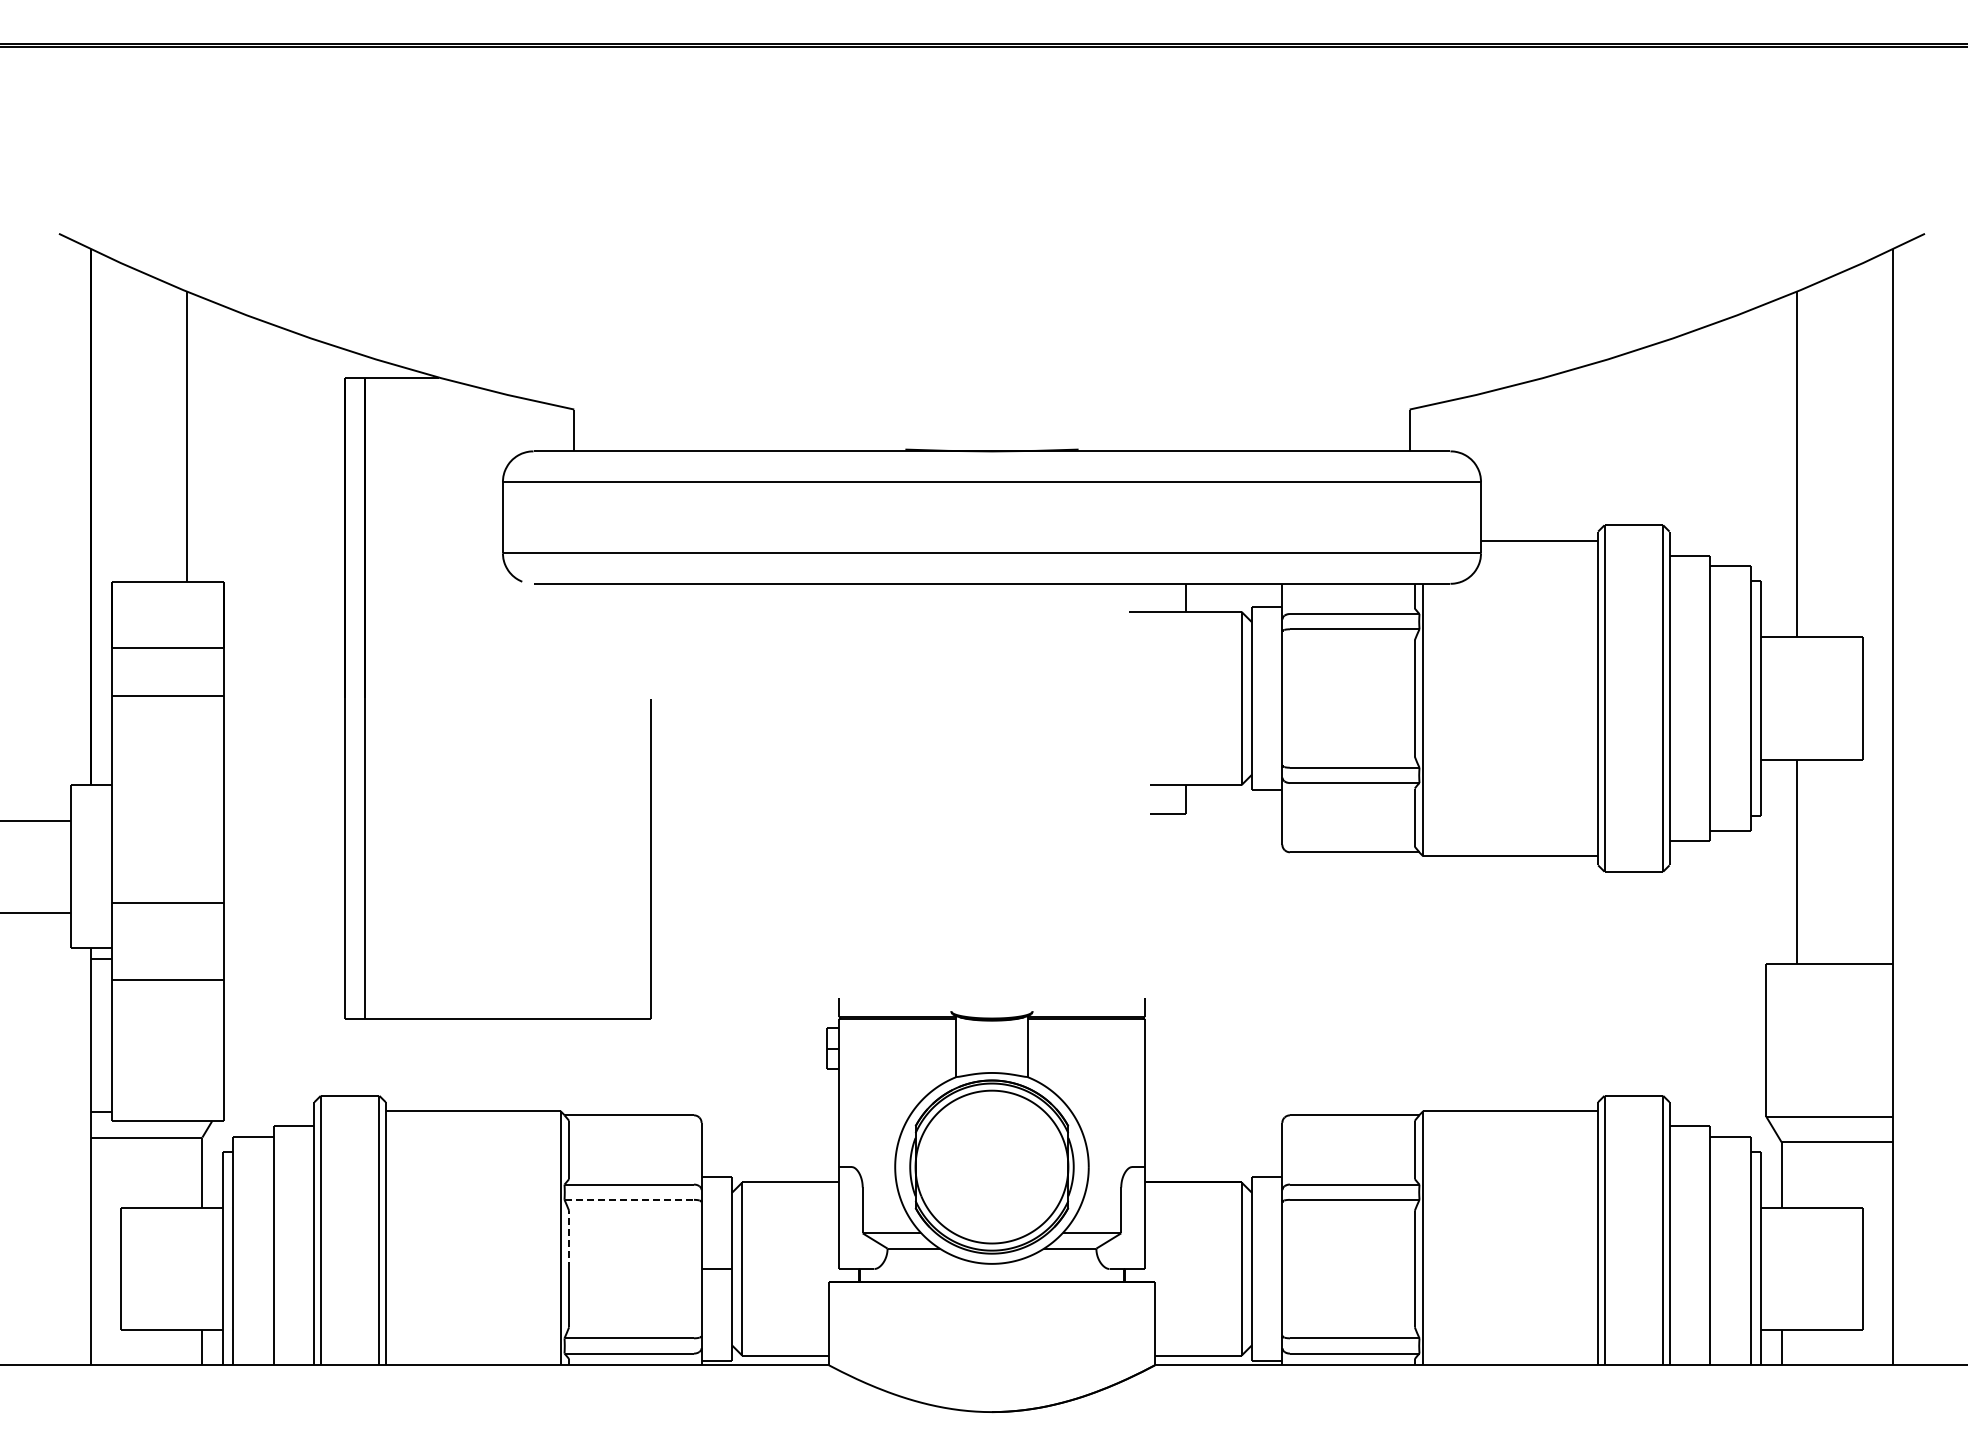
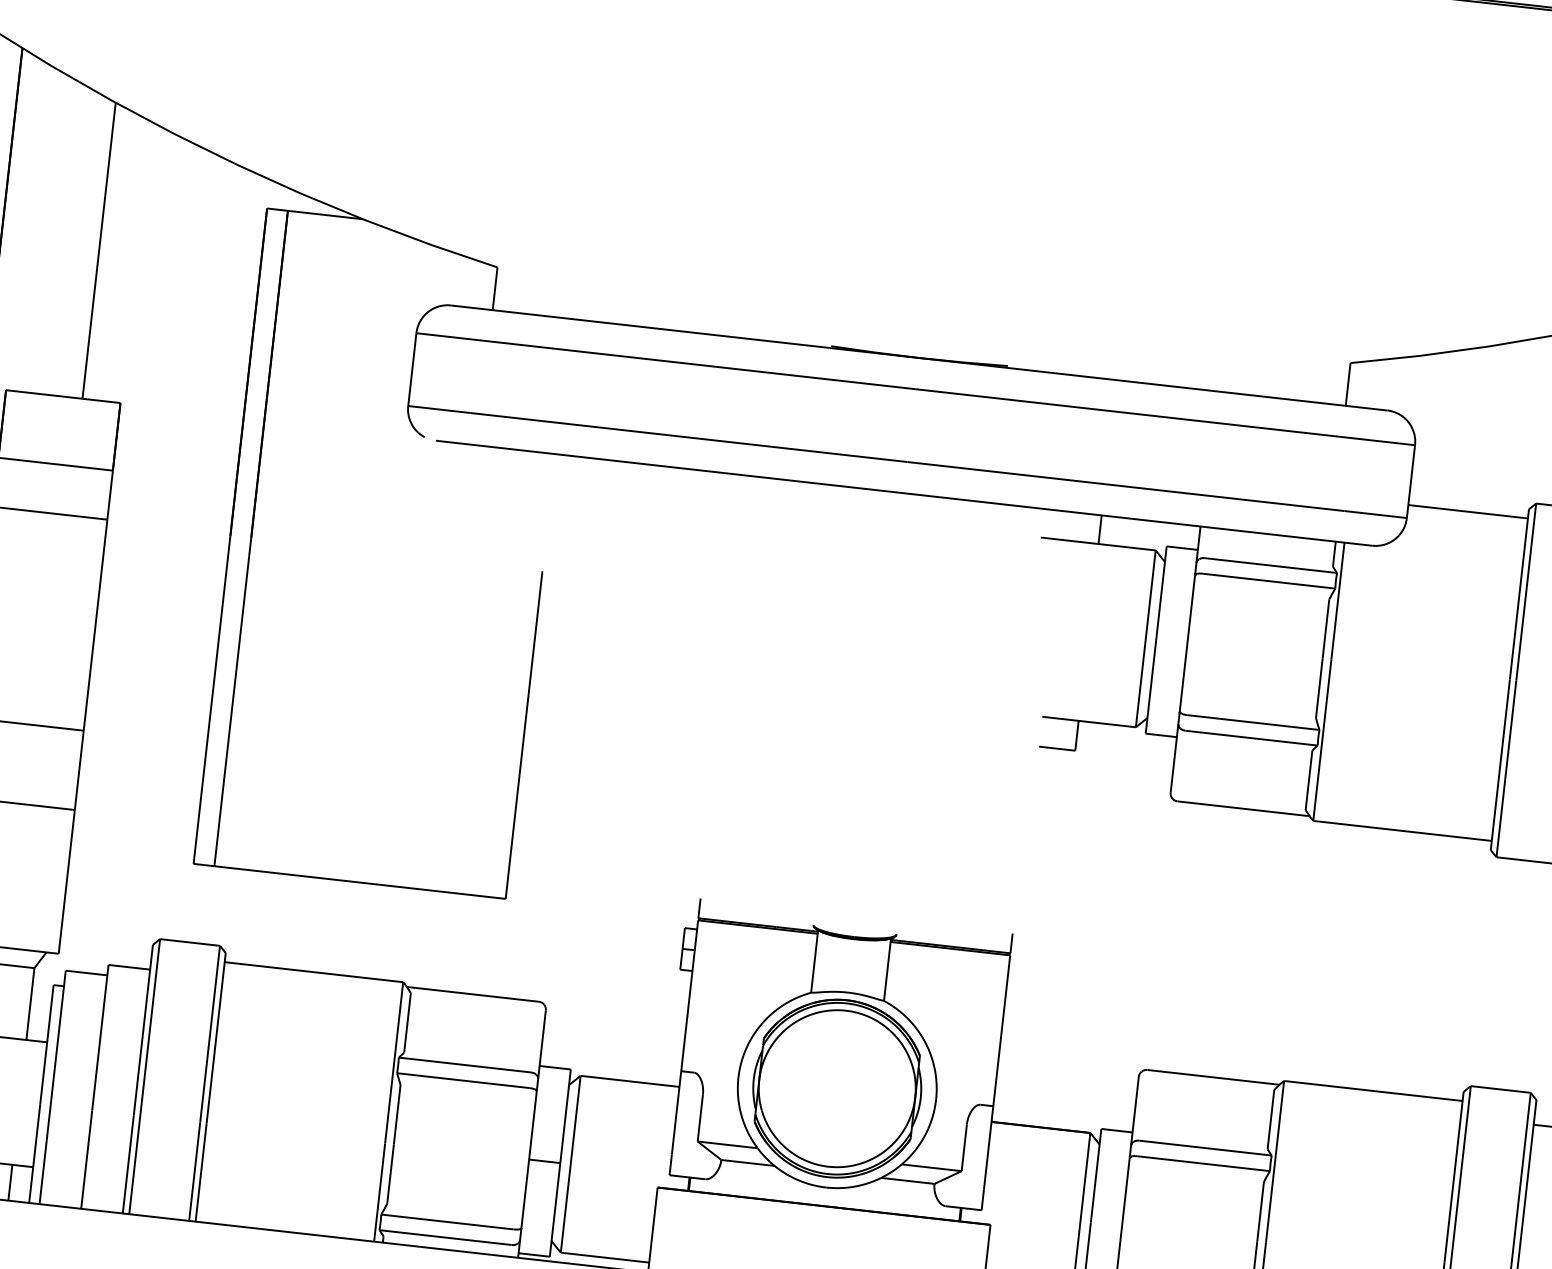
line: (629, 1199) -> (463, 1080), dashed -> solid
line: (569, 1239) -> (397, 1114), dashed -> solid

